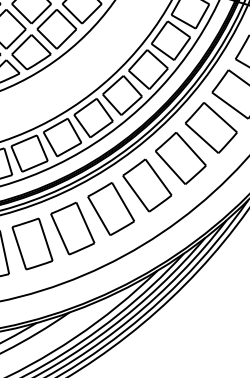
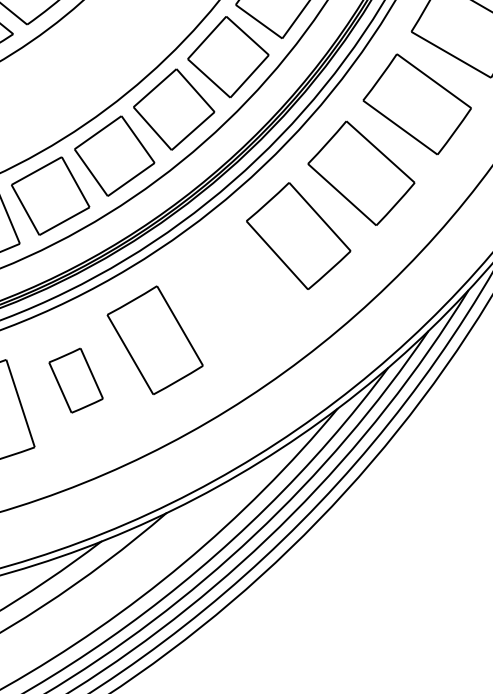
part: (110, 208) -> (228, 291), removed
part: (32, 243) -> (75, 379), size x0.6

